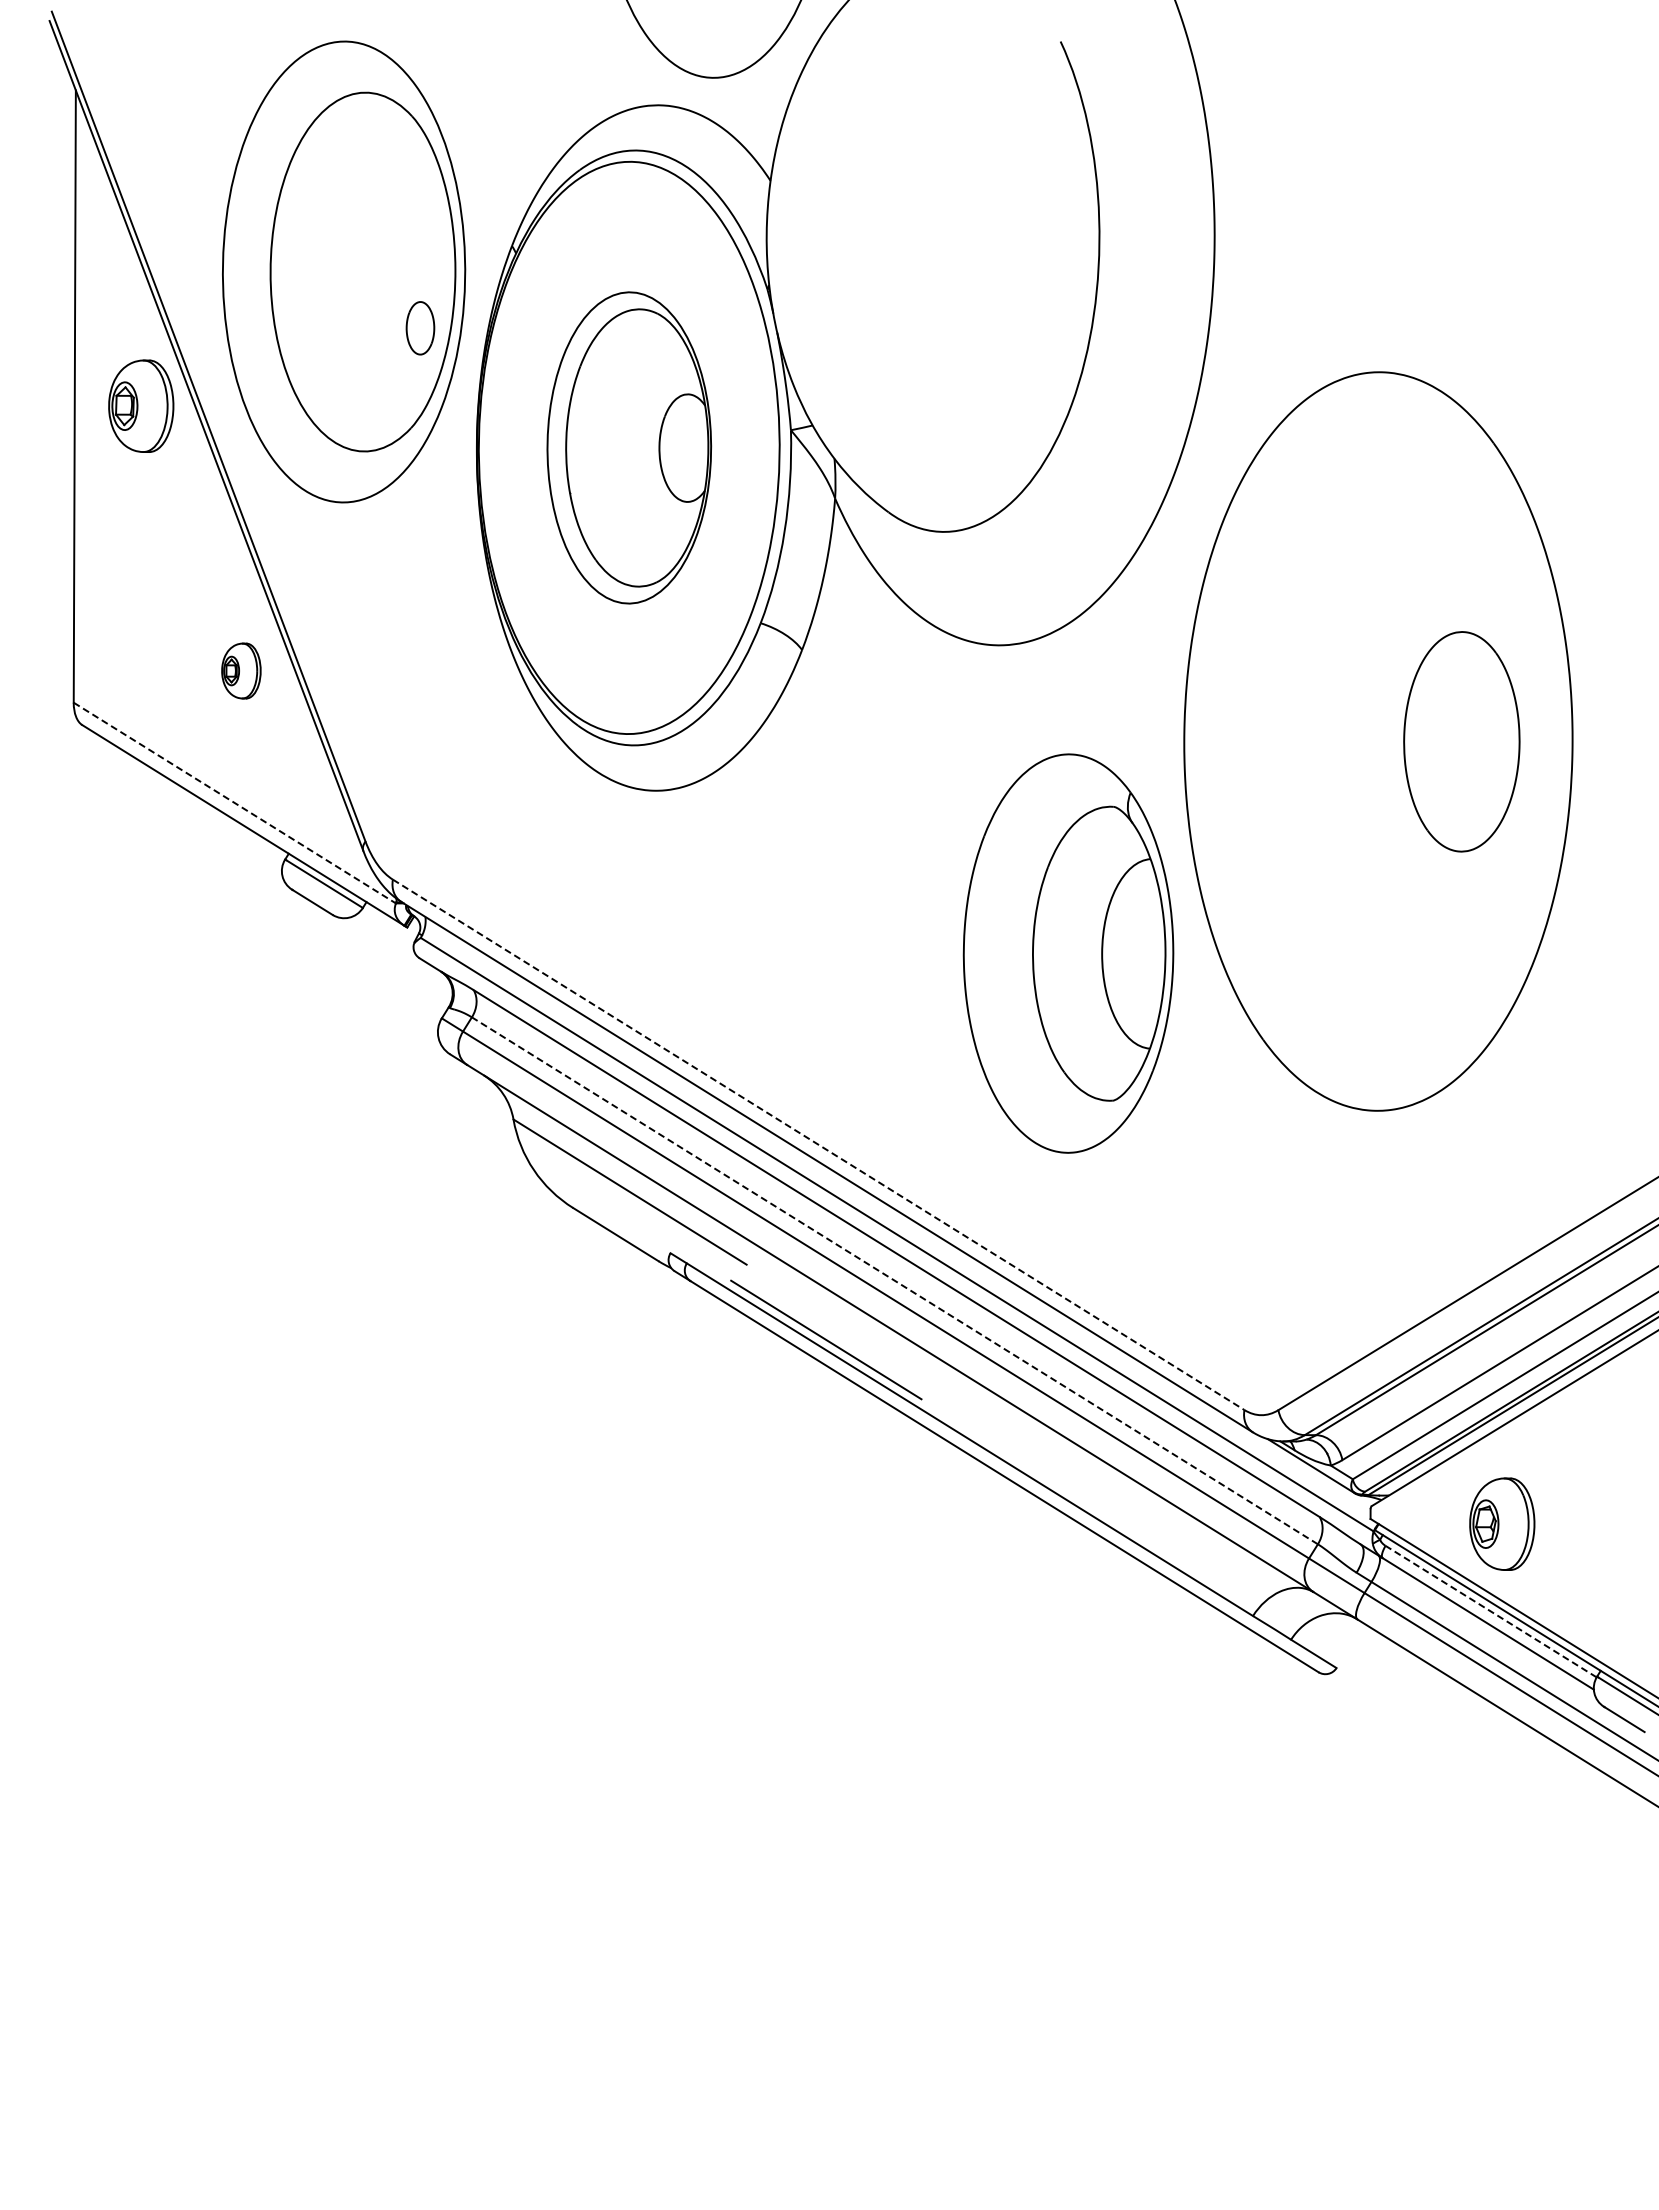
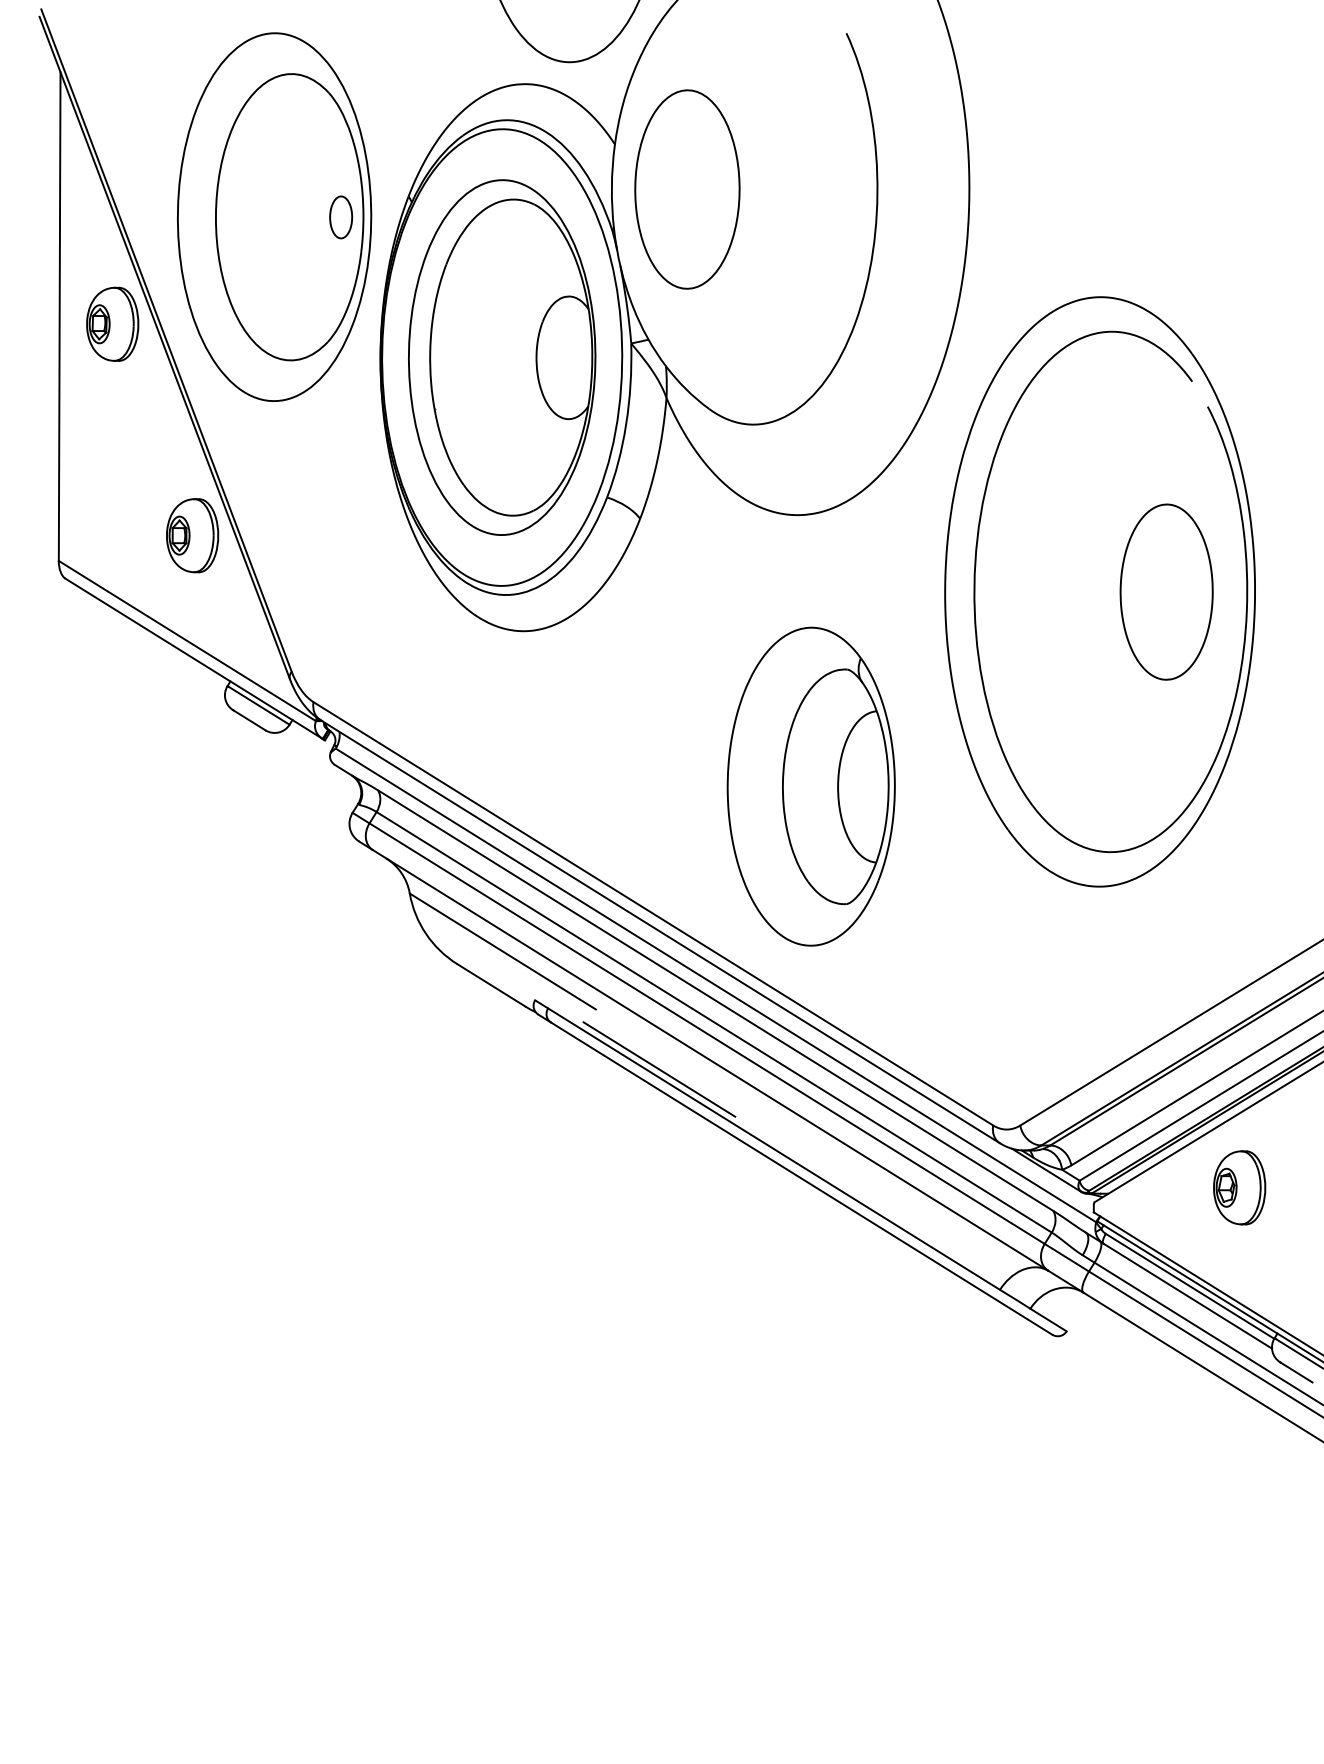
part: (861, 237) -> (687, 189), added
part: (420, 328) -> (341, 217), moved
part: (629, 447) -> (502, 357), size x1.43
part: (241, 670) -> (192, 535), size x1.67
part: (1222, 730) -> (975, 583), added
line: (234, 803) -> (187, 641), dashed -> solid
part: (1068, 953) -> (811, 786), moved
line: (818, 1144) -> (653, 913), dashed -> solid
line: (894, 1280) -> (713, 1022), dashed -> solid
part: (1502, 1523) -> (1239, 1187), moved
line: (1490, 1611) -> (1189, 1286), dashed -> solid

